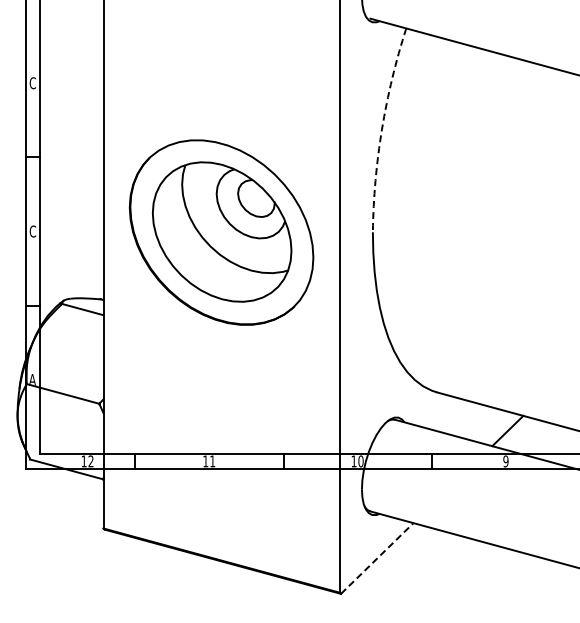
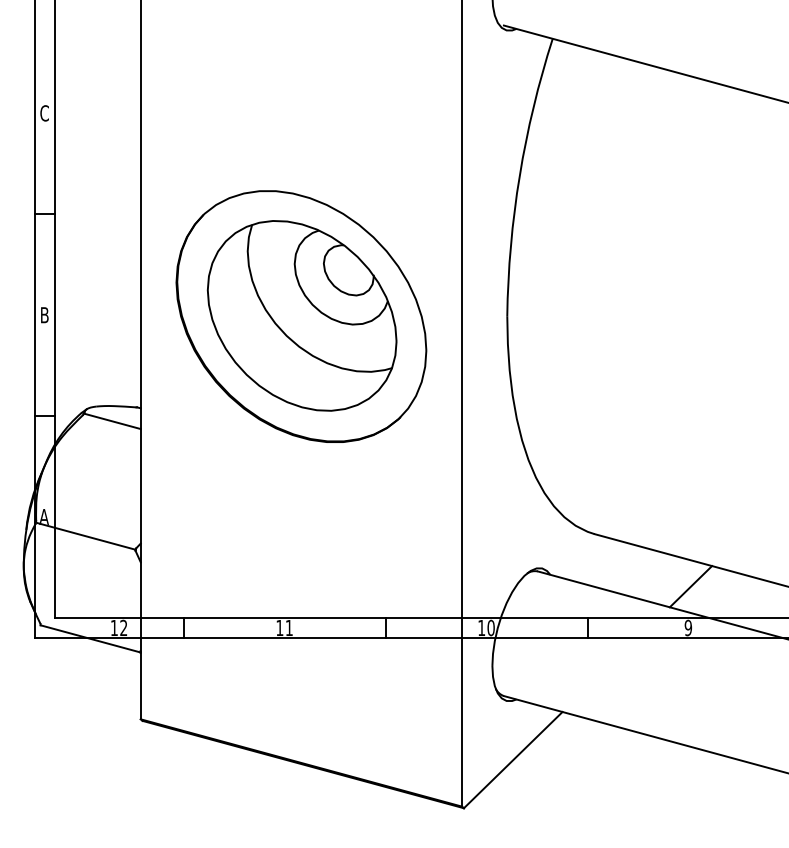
arc: (382, 129) -> (520, 176), dashed -> solid
text: (32, 231) -> (44, 315), C -> B
line: (377, 558) -> (513, 760), dashed -> solid

